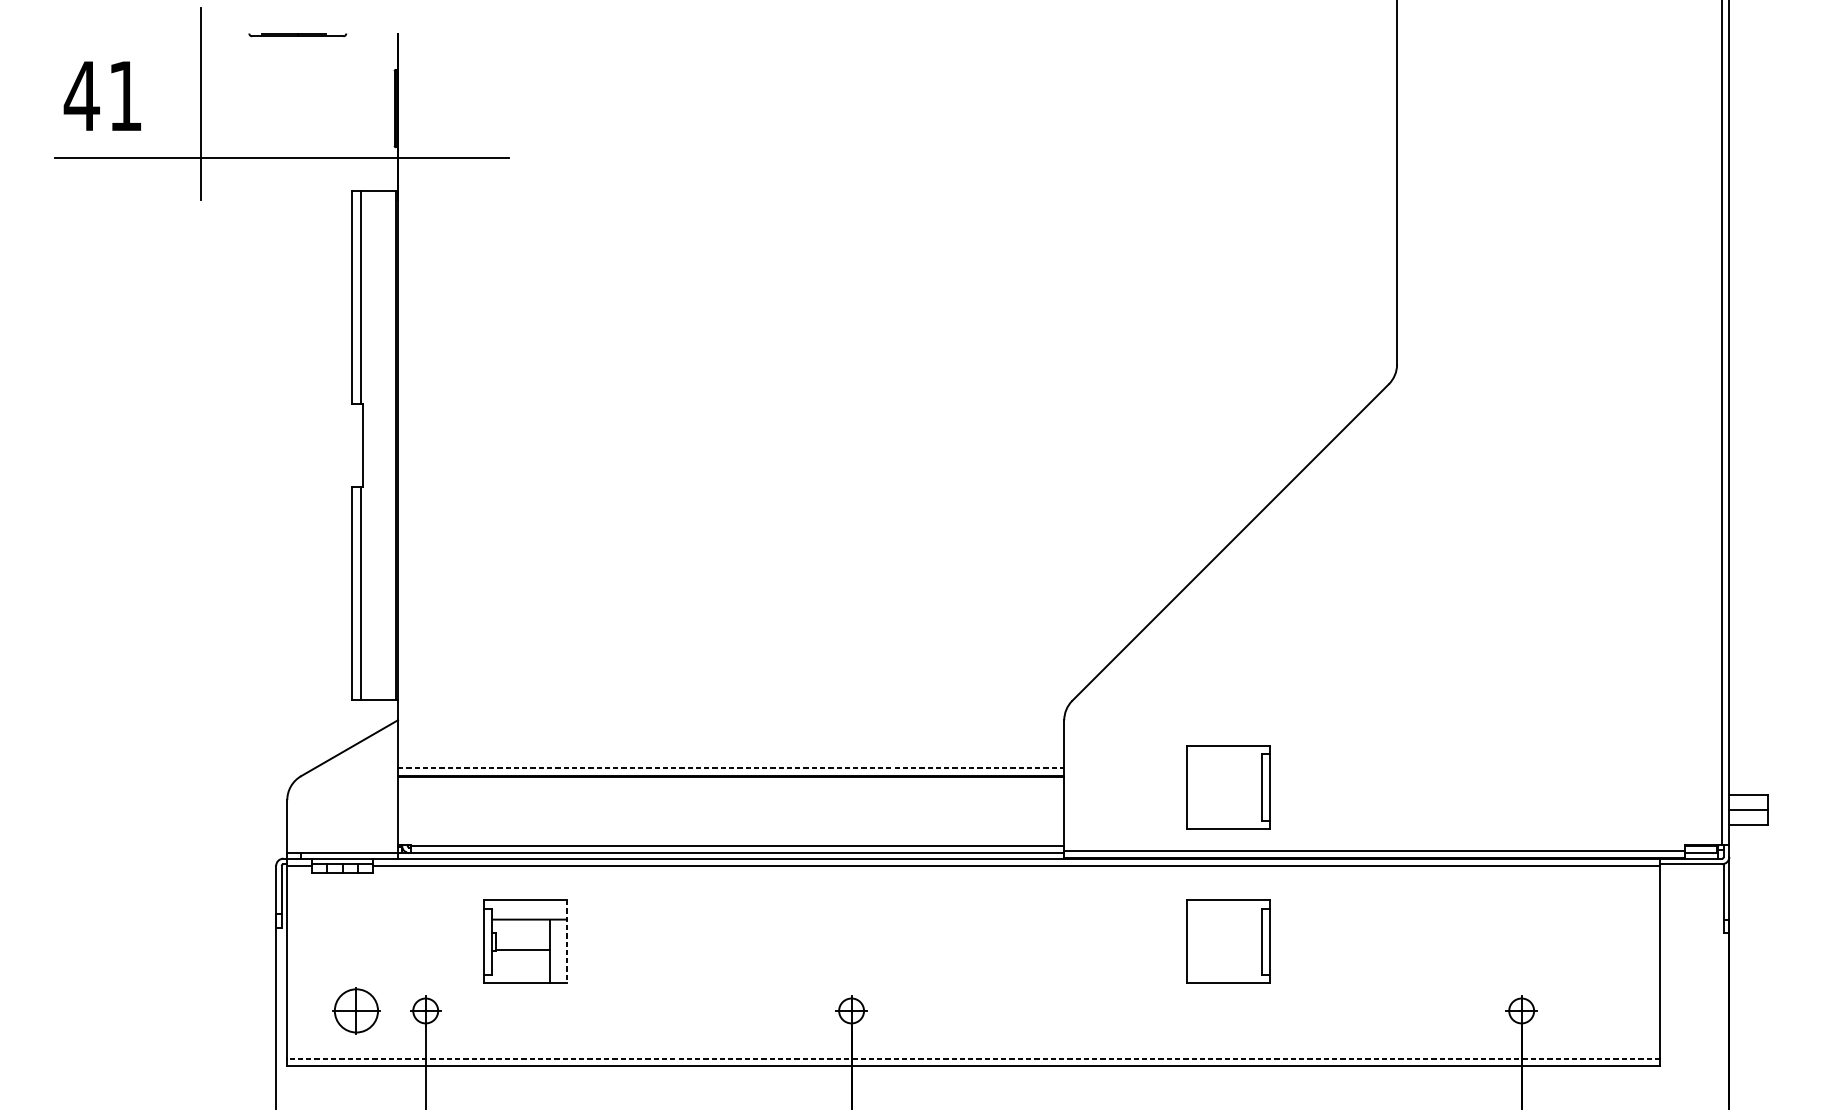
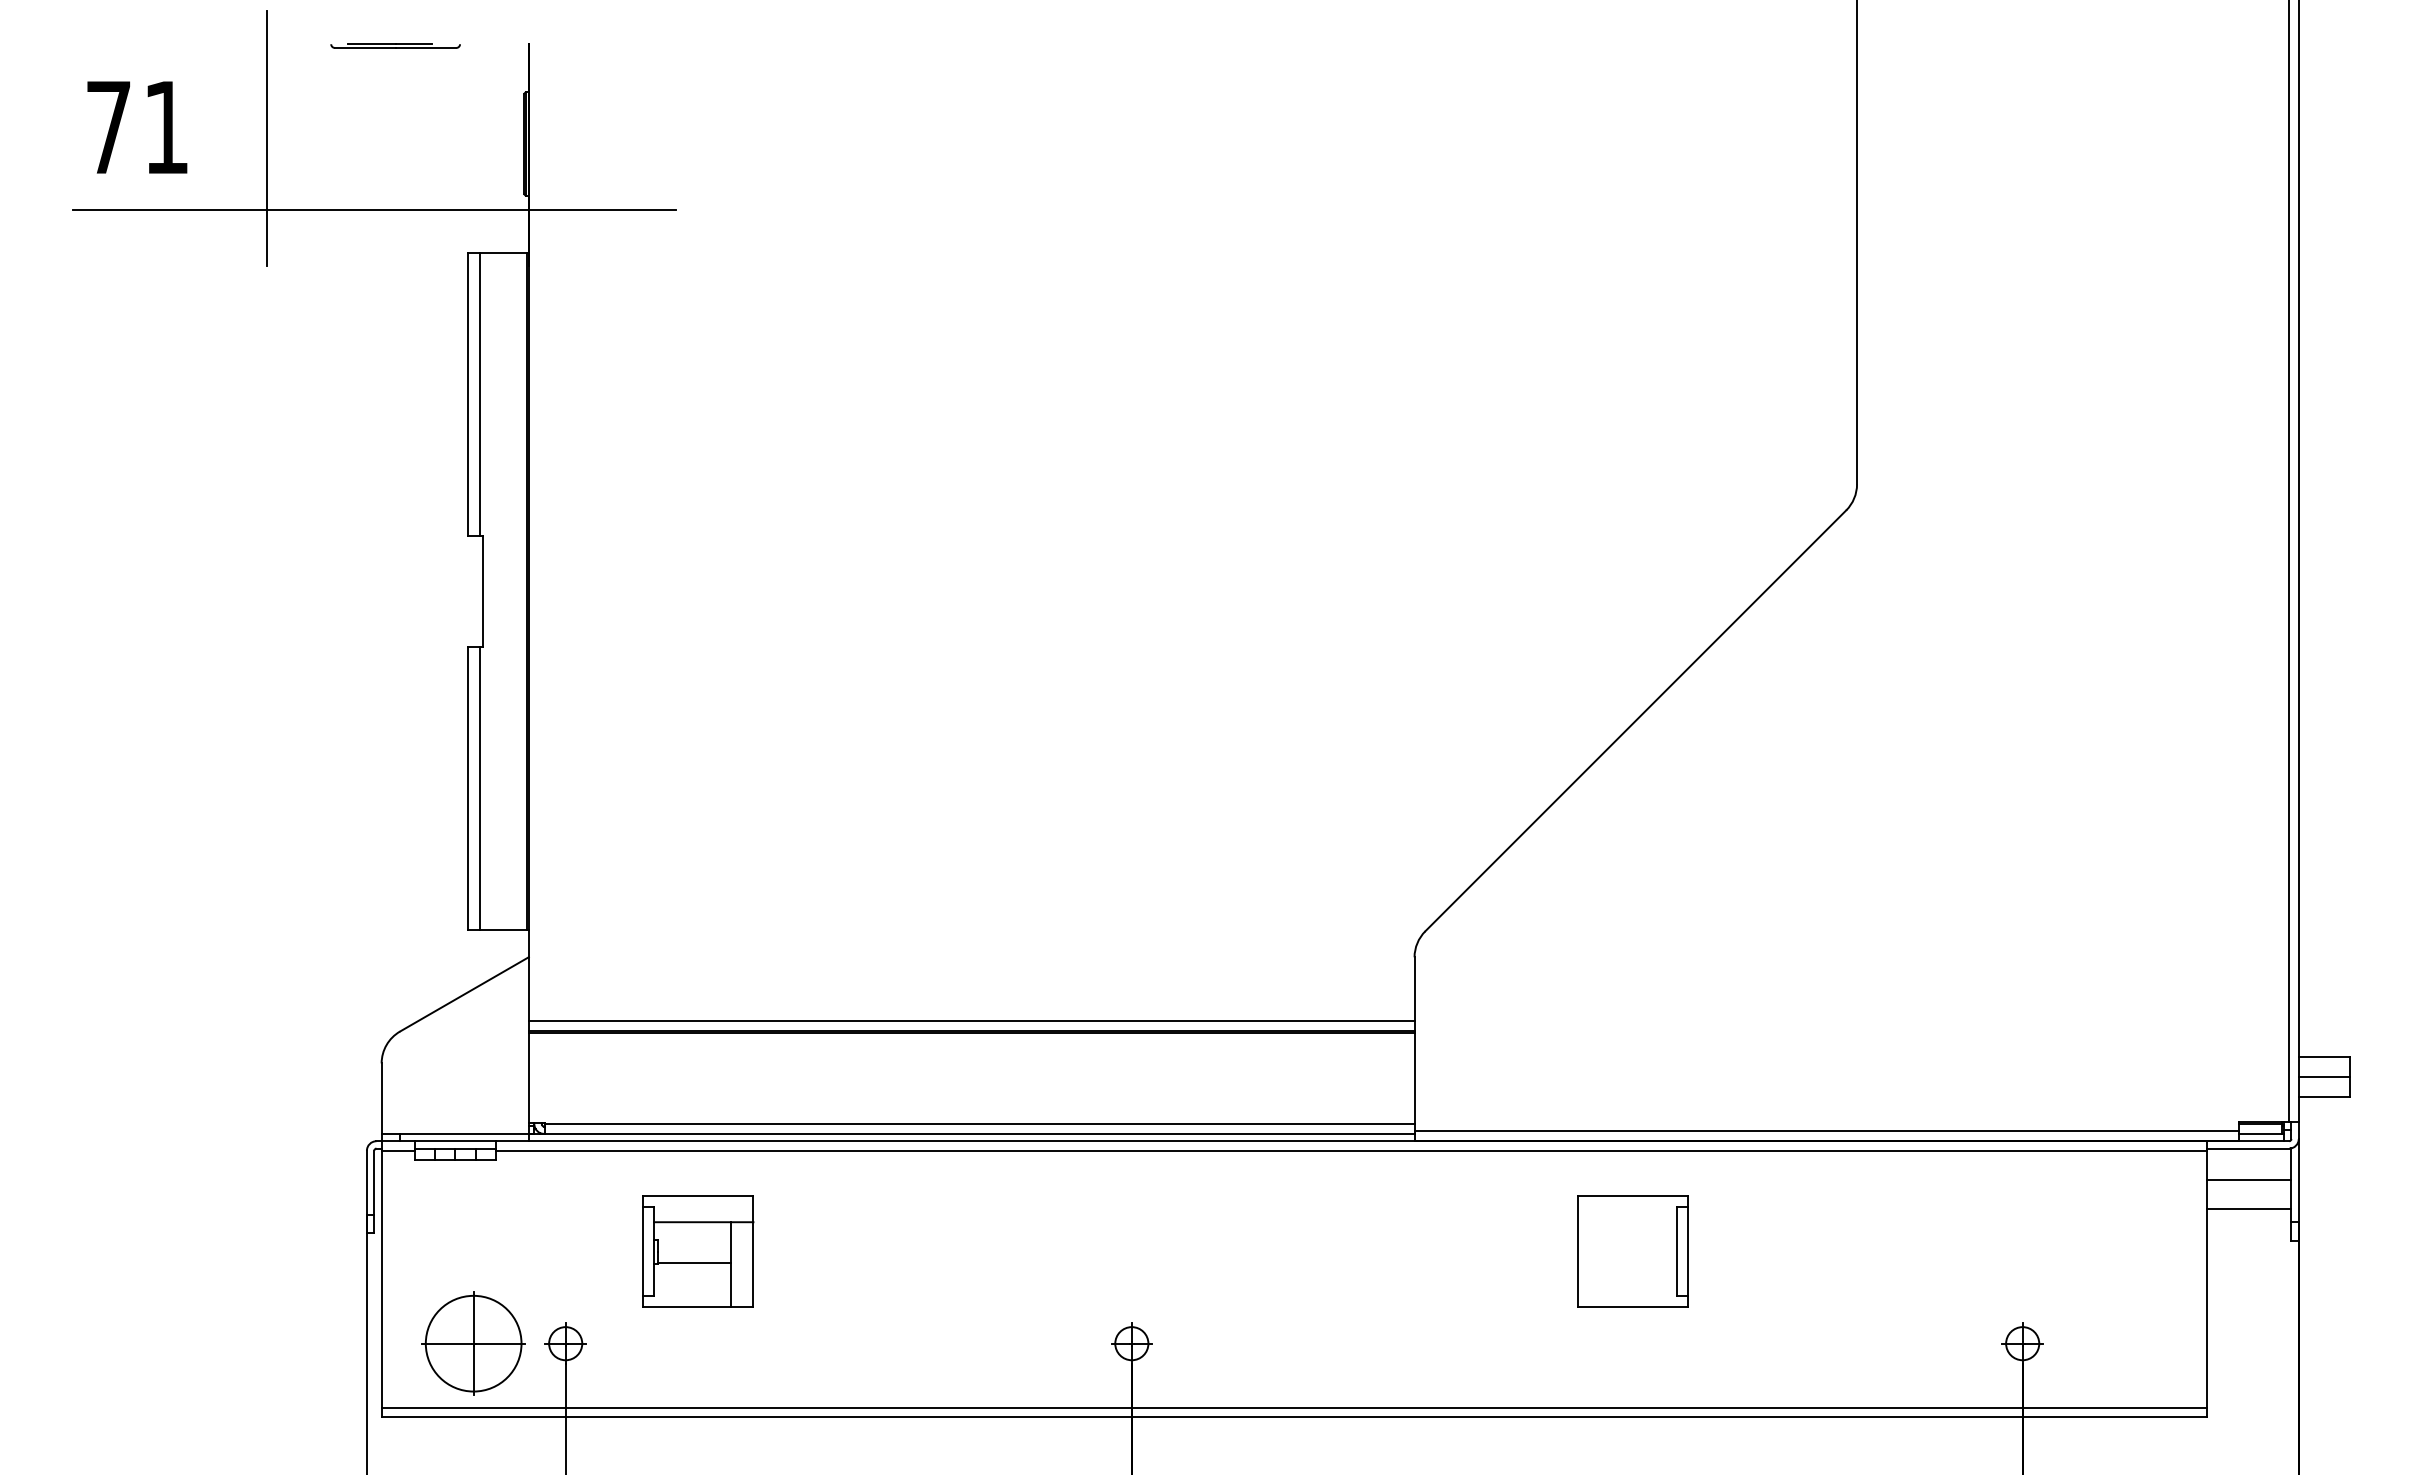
text: (81, 96) -> (108, 127), 41 -> 71
line: (730, 768) -> (971, 1021), dashed -> solid
part: (1228, 787) -> (1632, 1046), removed
line: (1691, 887) -> (2248, 1179), added
line: (1691, 910) -> (2248, 1209), added
line: (566, 942) -> (753, 1252), dashed -> solid
part: (356, 1010) -> (473, 1343), size x1.67
line: (973, 1058) -> (1294, 1407), dashed -> solid

